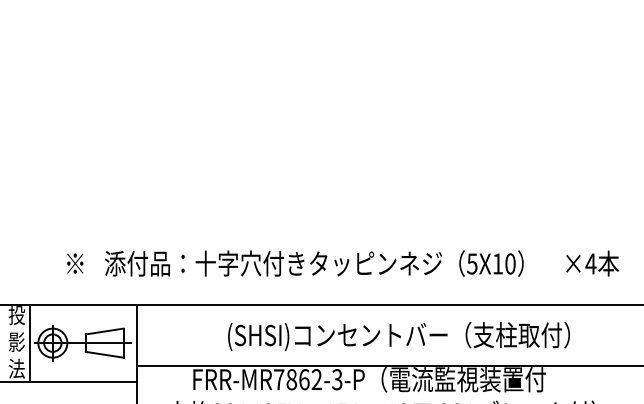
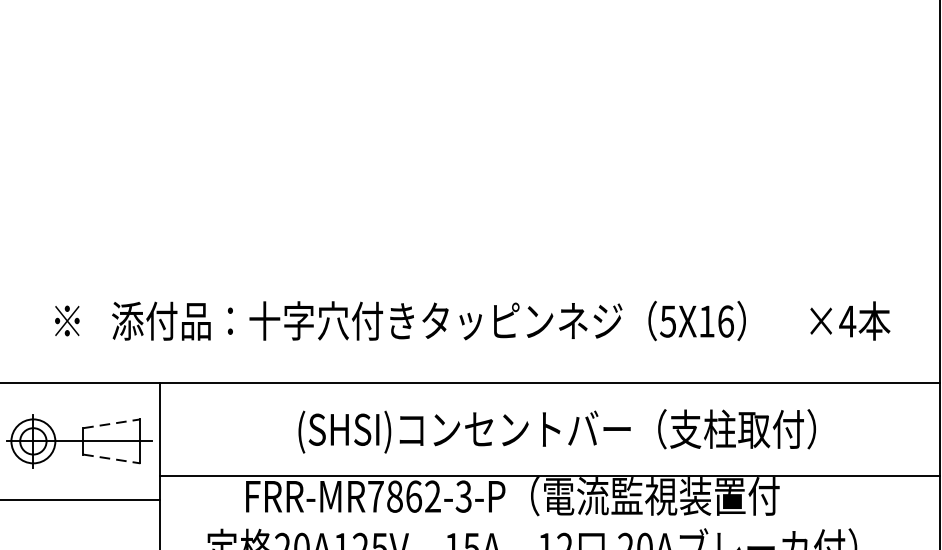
text: (510, 263) -> (725, 320), 5X10 -> 5X16
line: (105, 331) -> (113, 423), solid -> dashed
line: (105, 354) -> (113, 458), solid -> dashed

